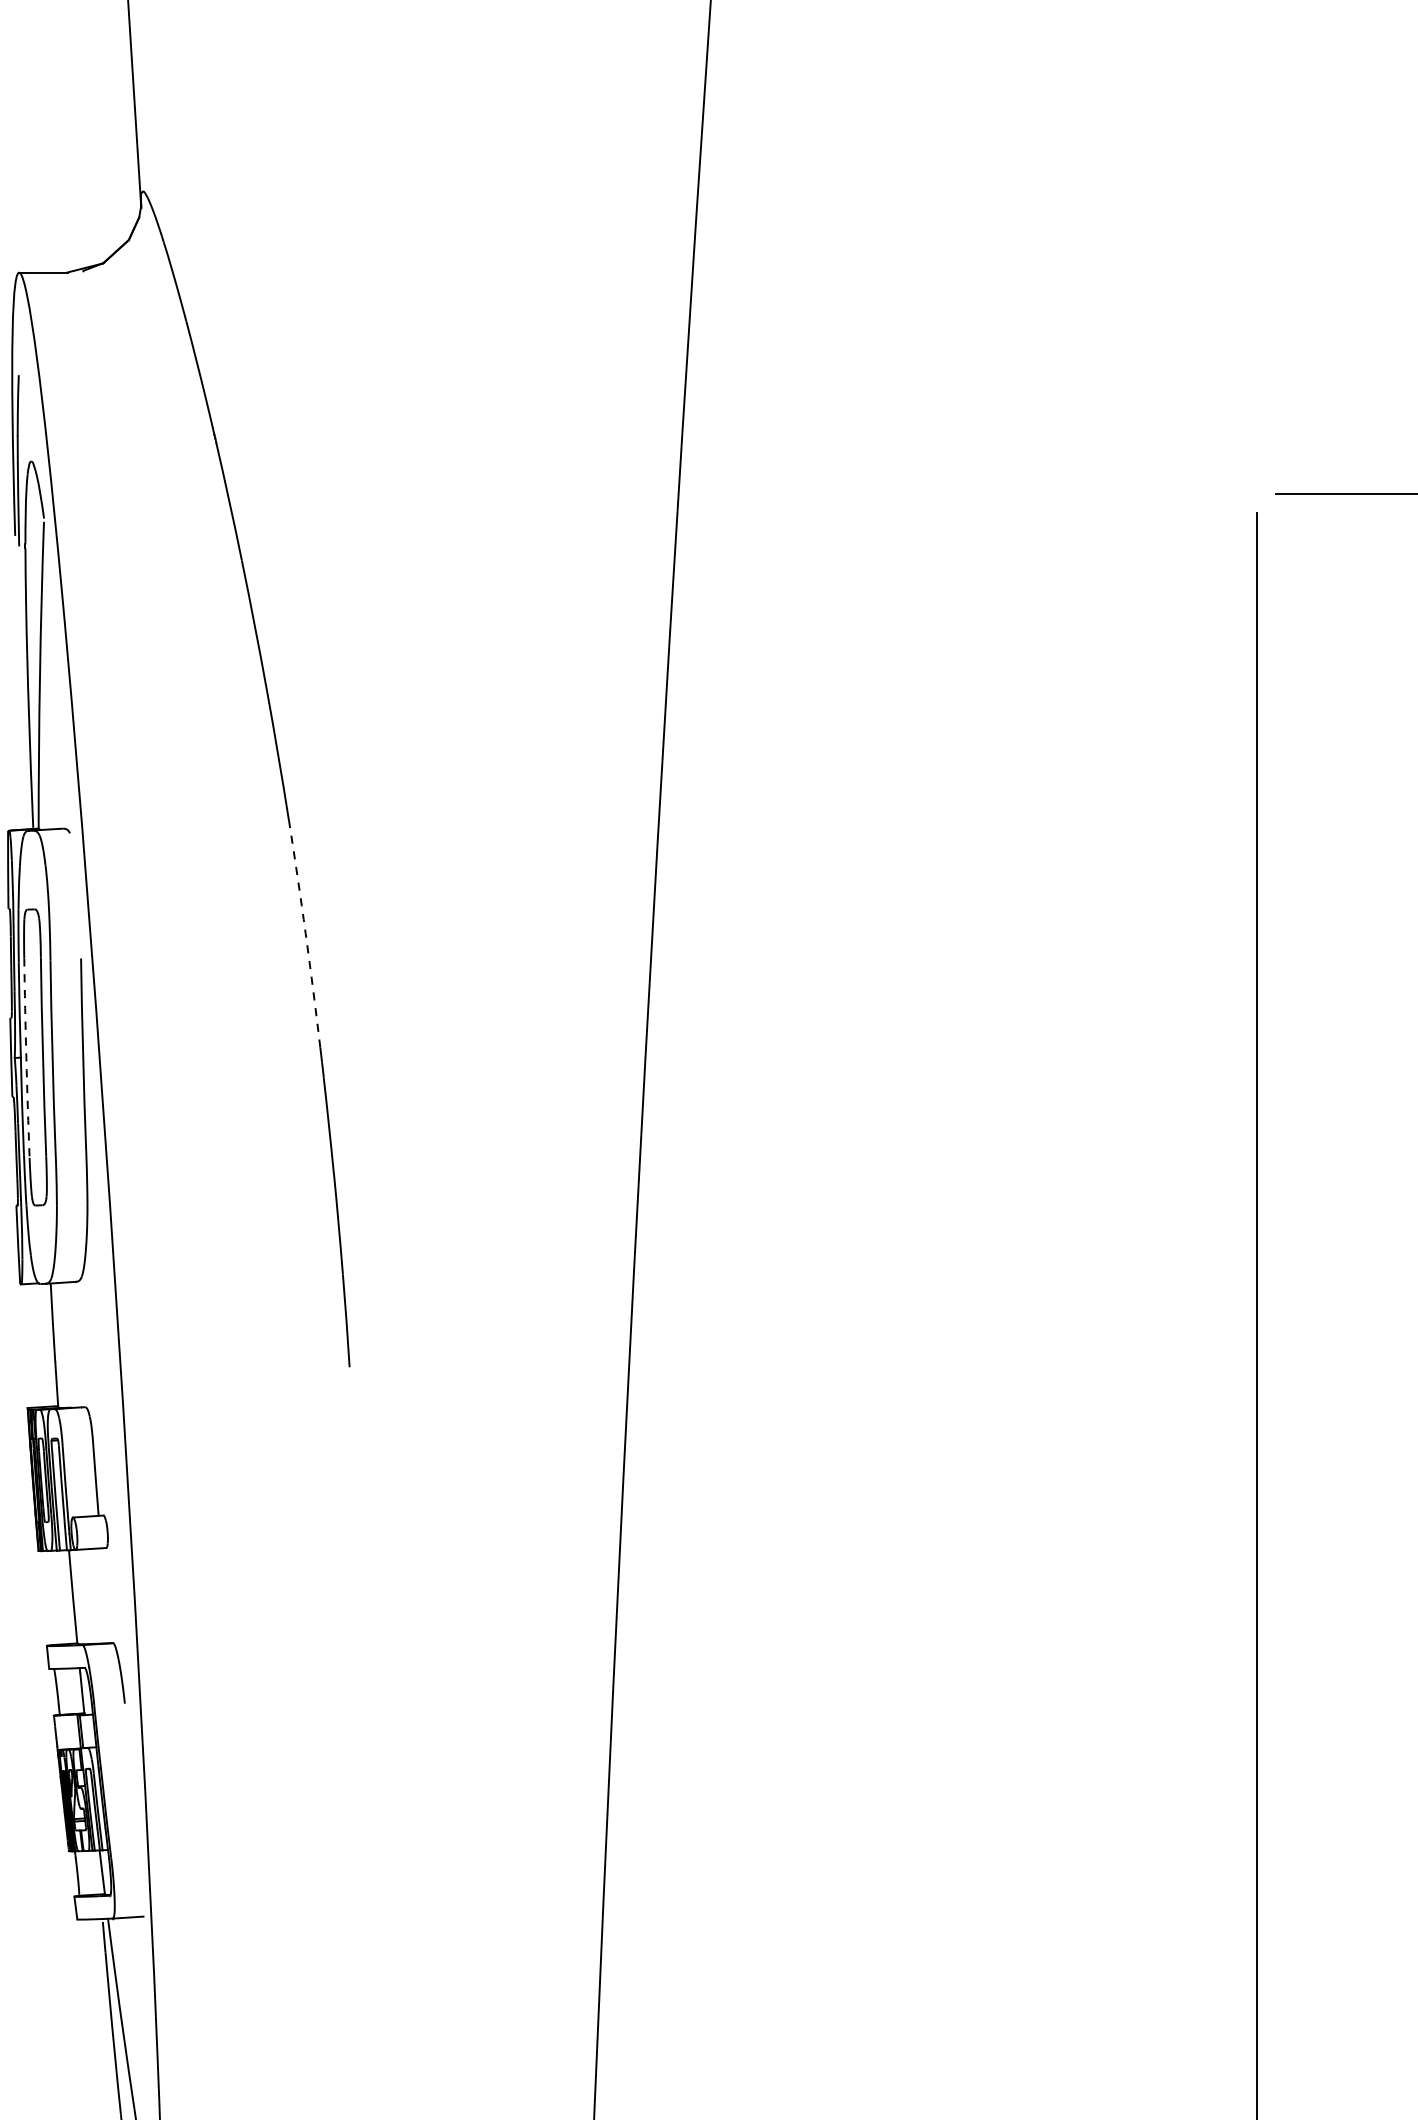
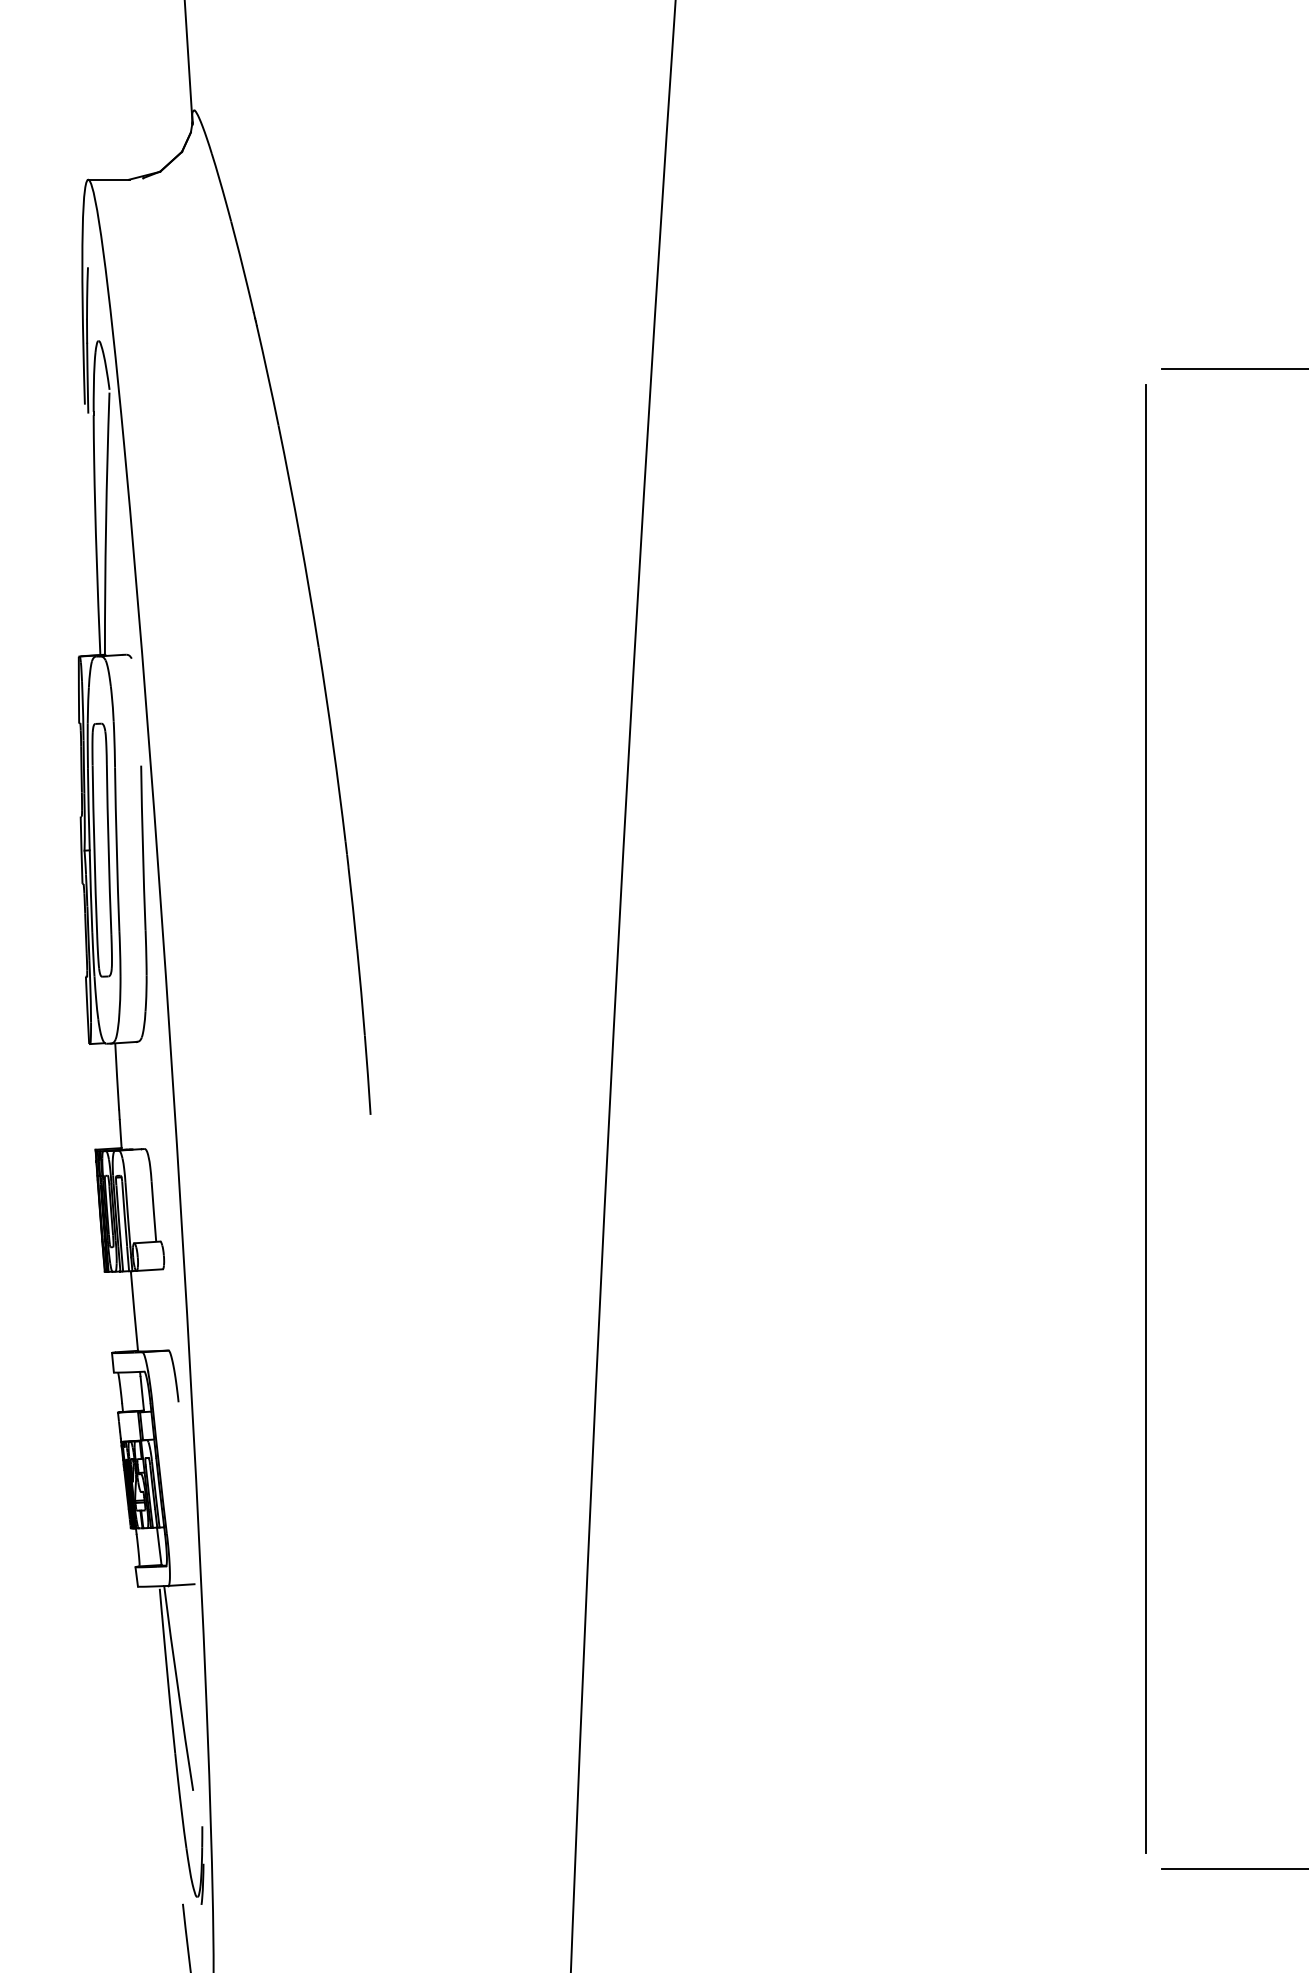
arc: (306, 933) -> (333, 744), dashed -> solid
arc: (26, 1057) -> (94, 850), dashed -> solid

